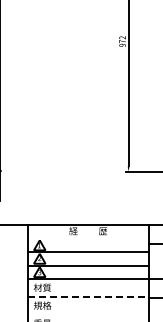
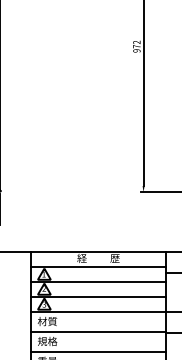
line: (88, 239) -> (98, 267), added
line: (88, 297) -> (98, 332), dashed -> solid
line: (88, 314) -> (98, 351), added

